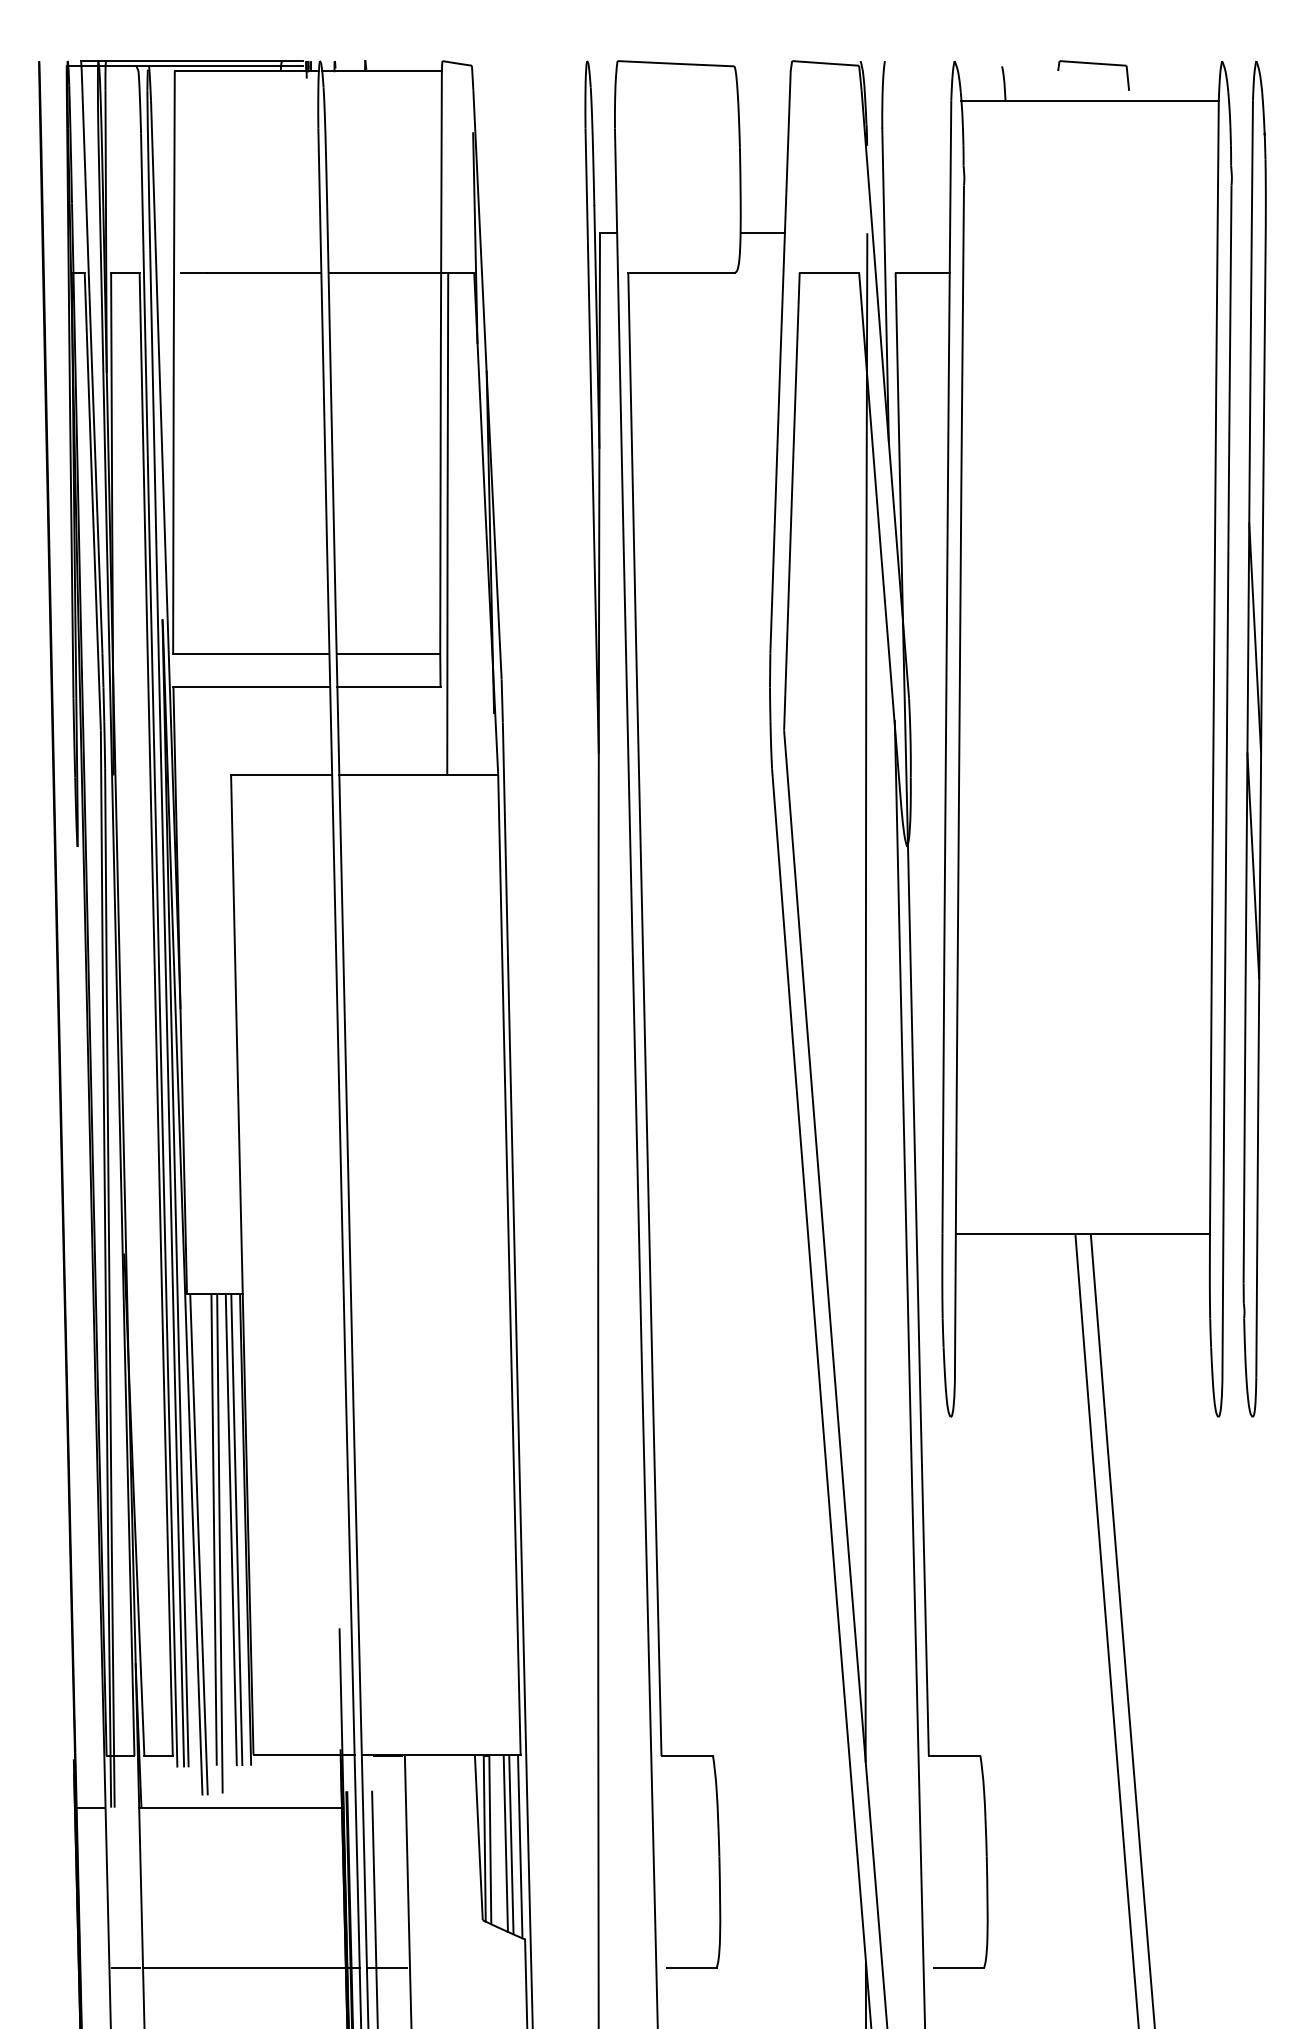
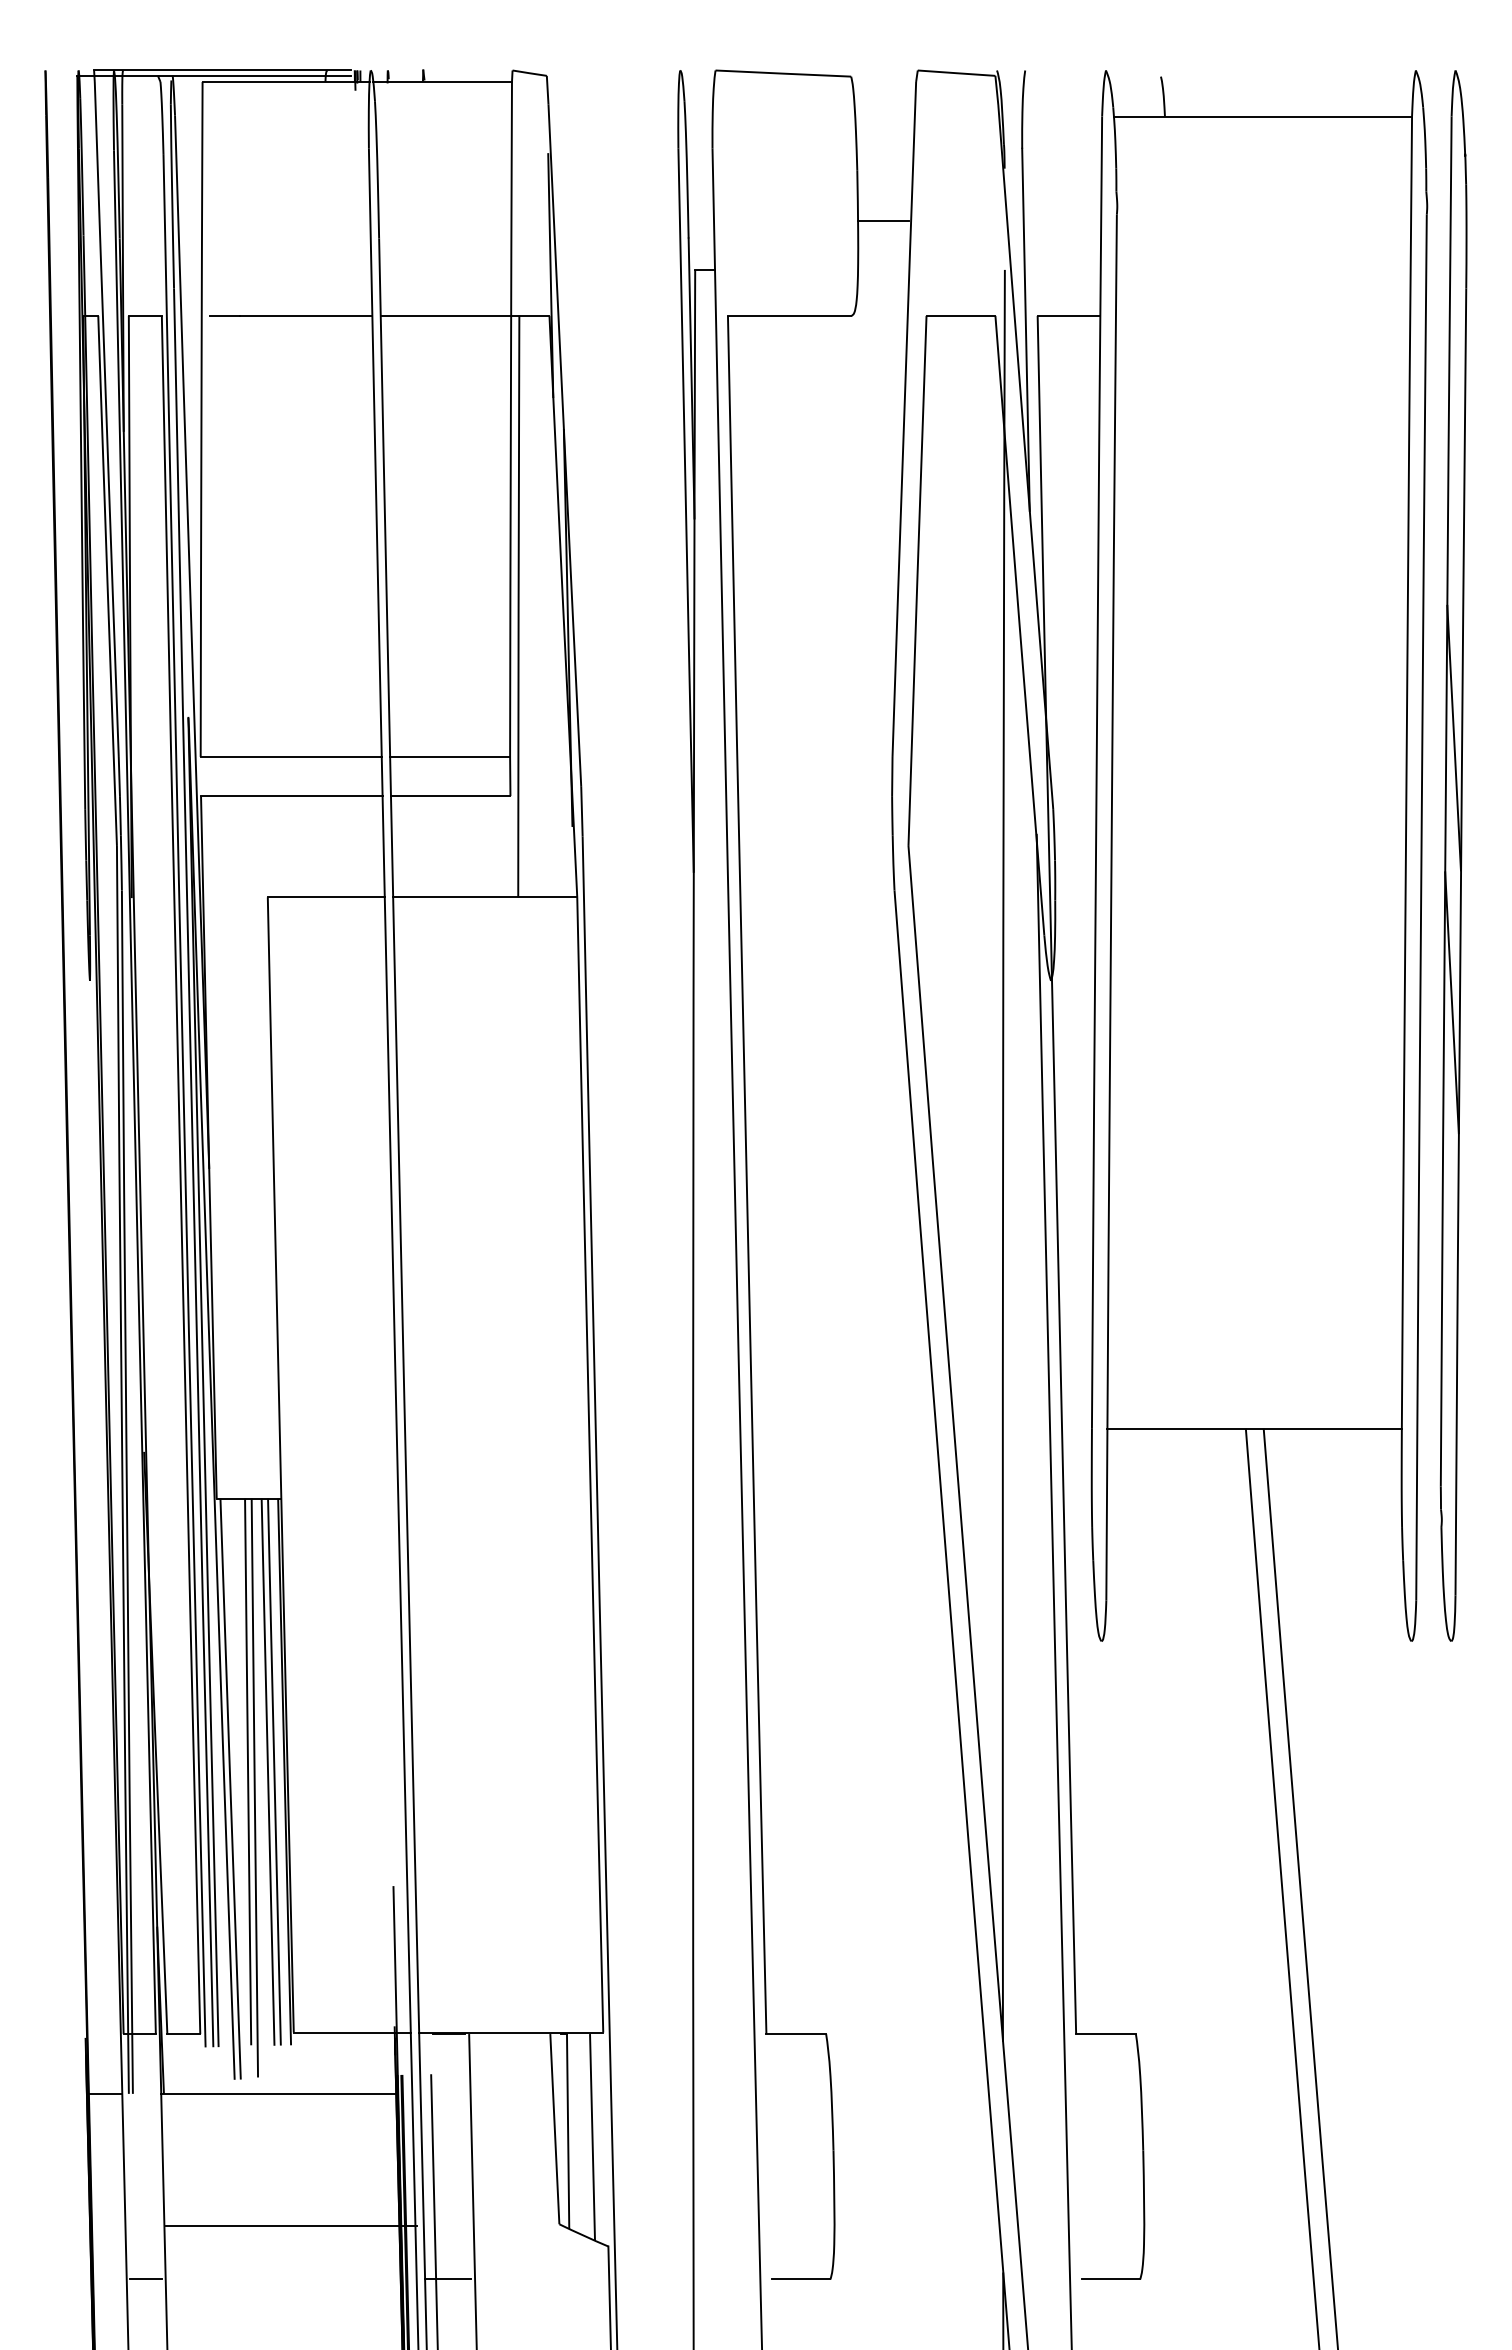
part: (1093, 64) -> (1266, 74), removed
line: (762, 232) -> (883, 220), moved
line: (484, 1838) -> (561, 2129), removed
line: (505, 1843) -> (585, 2135), removed
line: (519, 1847) -> (602, 2139), removed
line: (250, 1967) -> (290, 2226), moved

